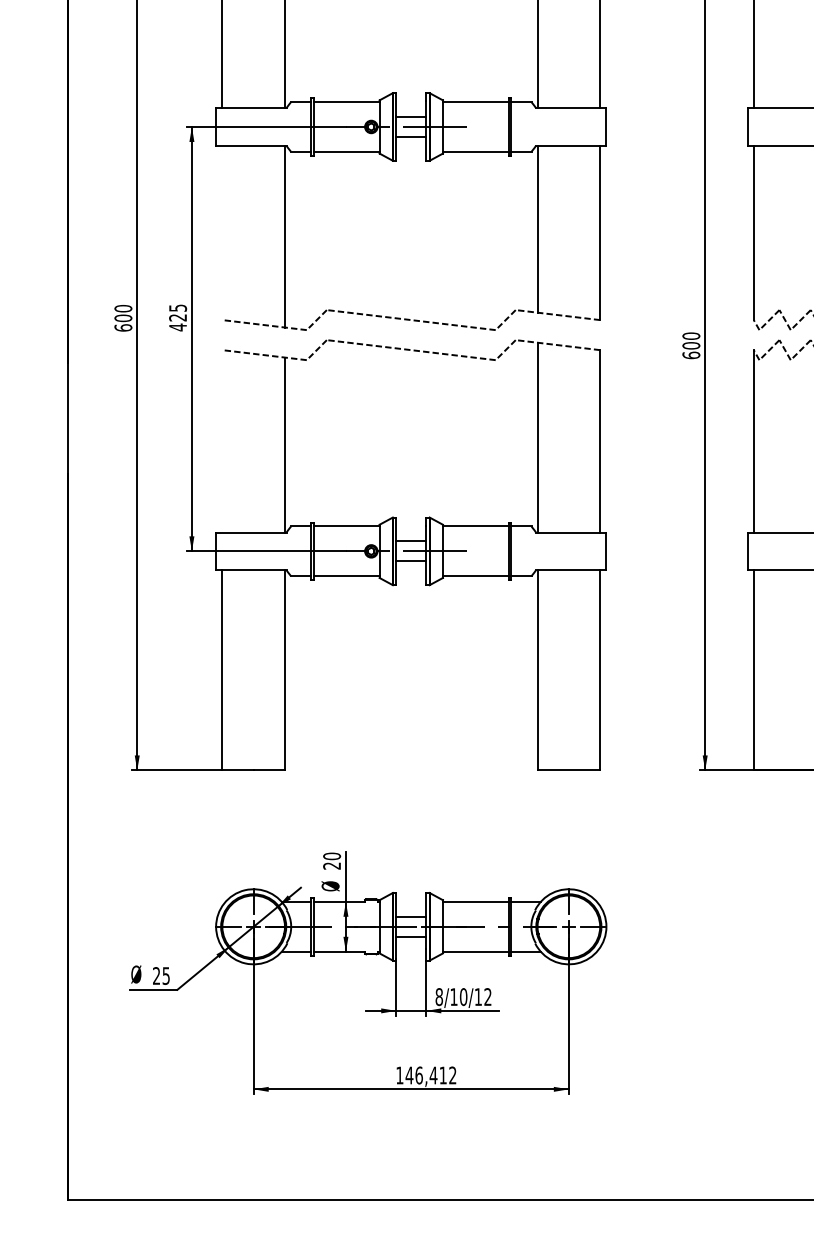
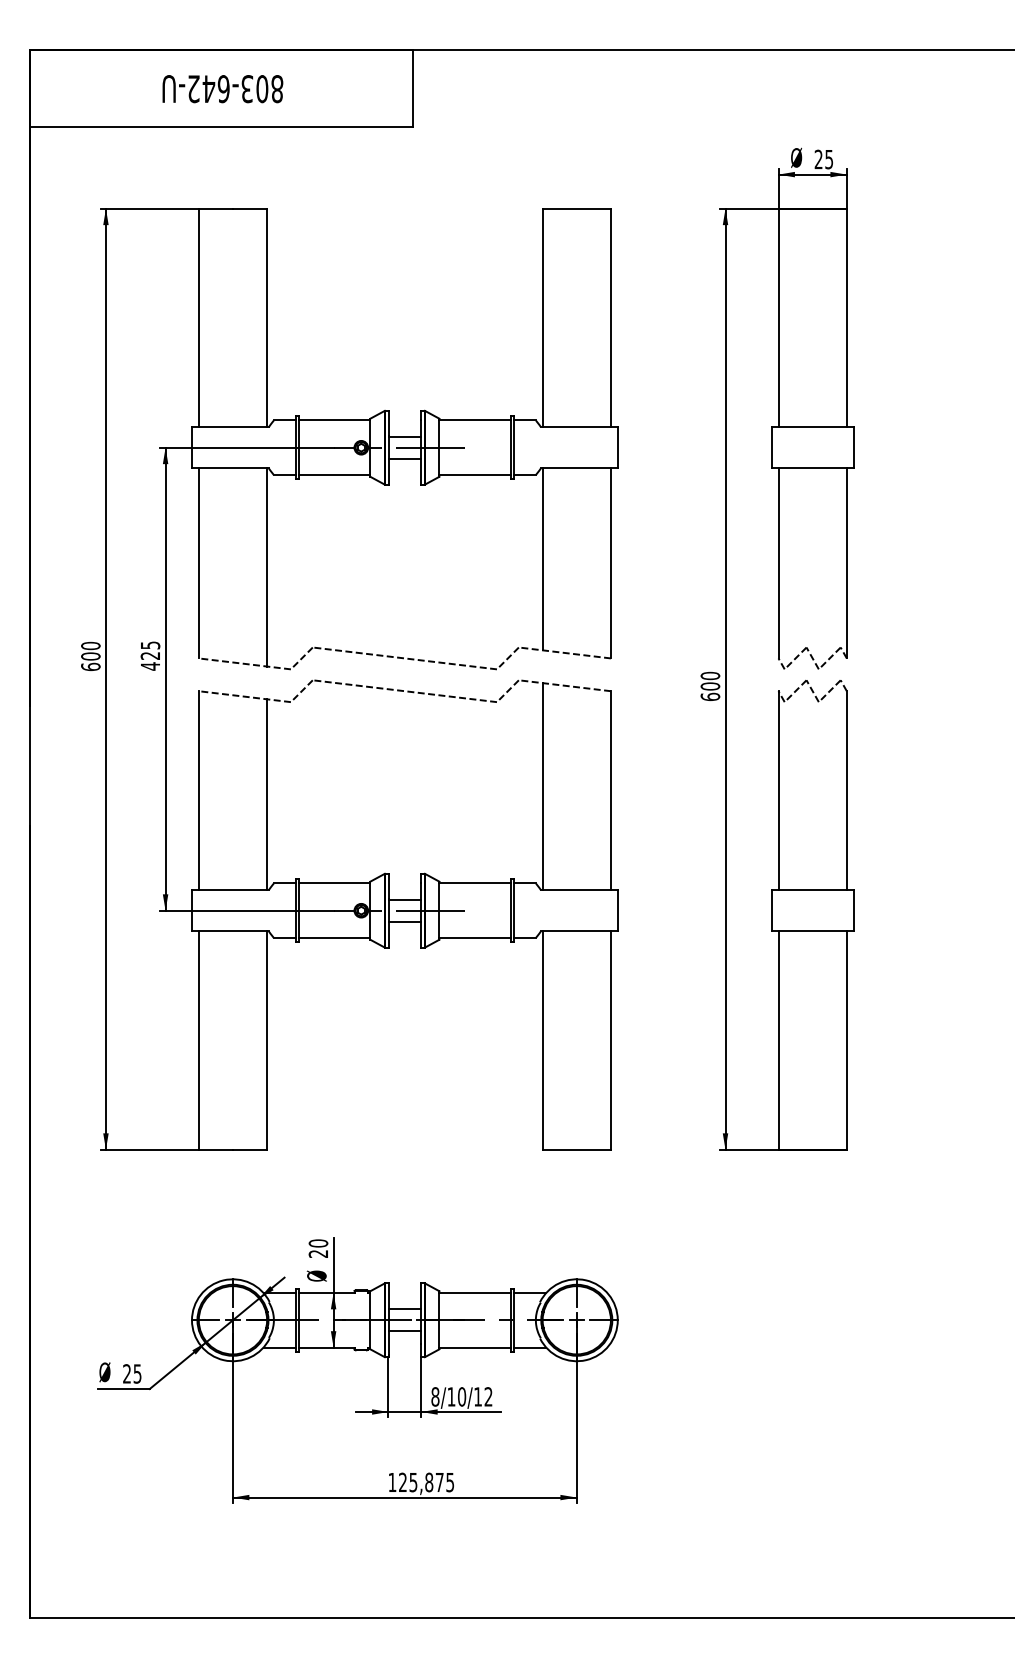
line: (222, 233) -> (198, 563), added
line: (222, 441) -> (198, 790), added
text: (430, 1075) -> (425, 1482), 146,412 -> 125,875

